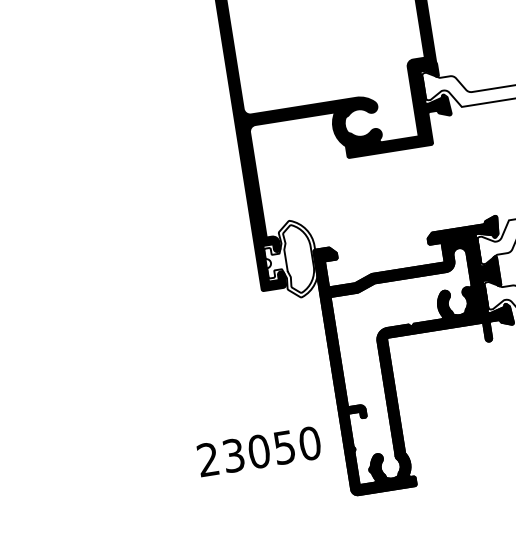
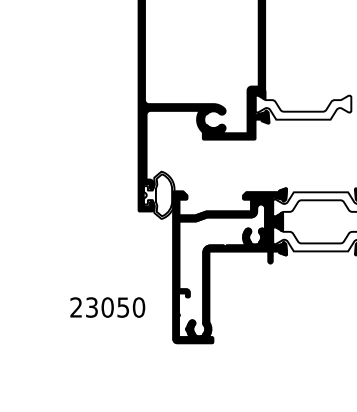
text: (258, 451) -> (107, 307), moved

